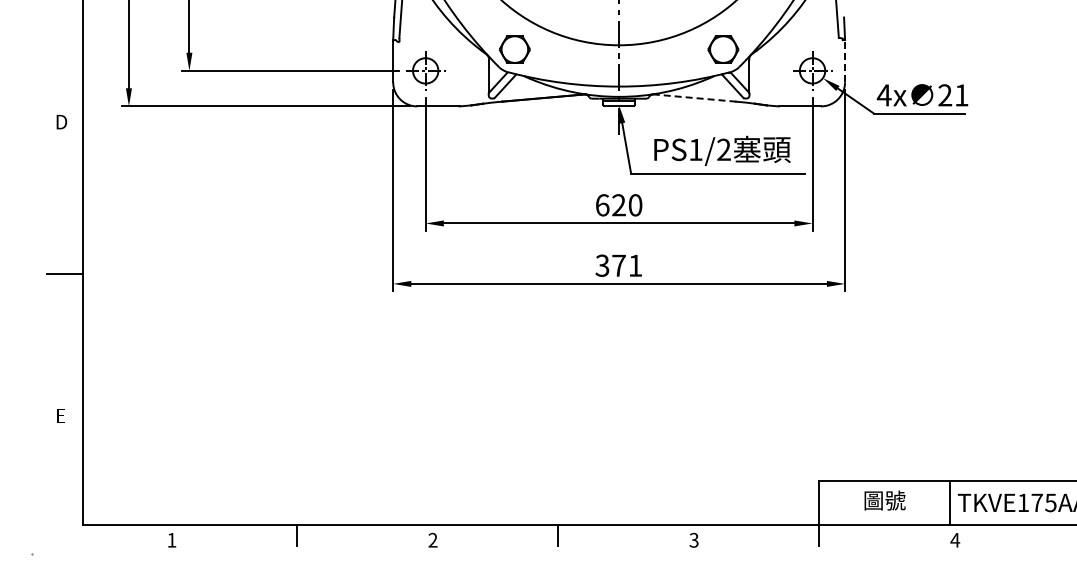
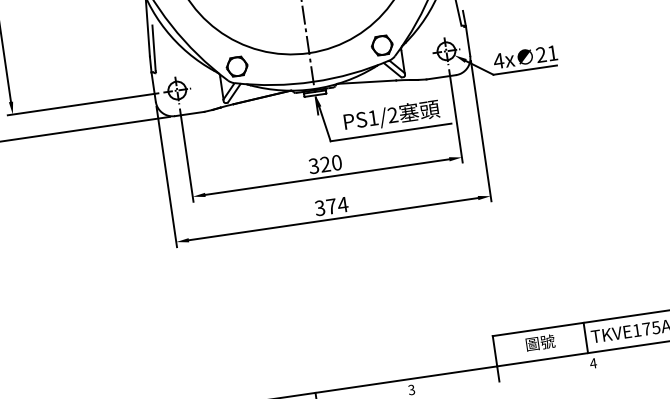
line: (845, 60) -> (468, 40), dashed -> solid
line: (694, 98) -> (367, 82), dashed -> solid
text: (602, 205) -> (313, 166), 620 -> 320
text: (635, 265) -> (343, 204), 371 -> 374

